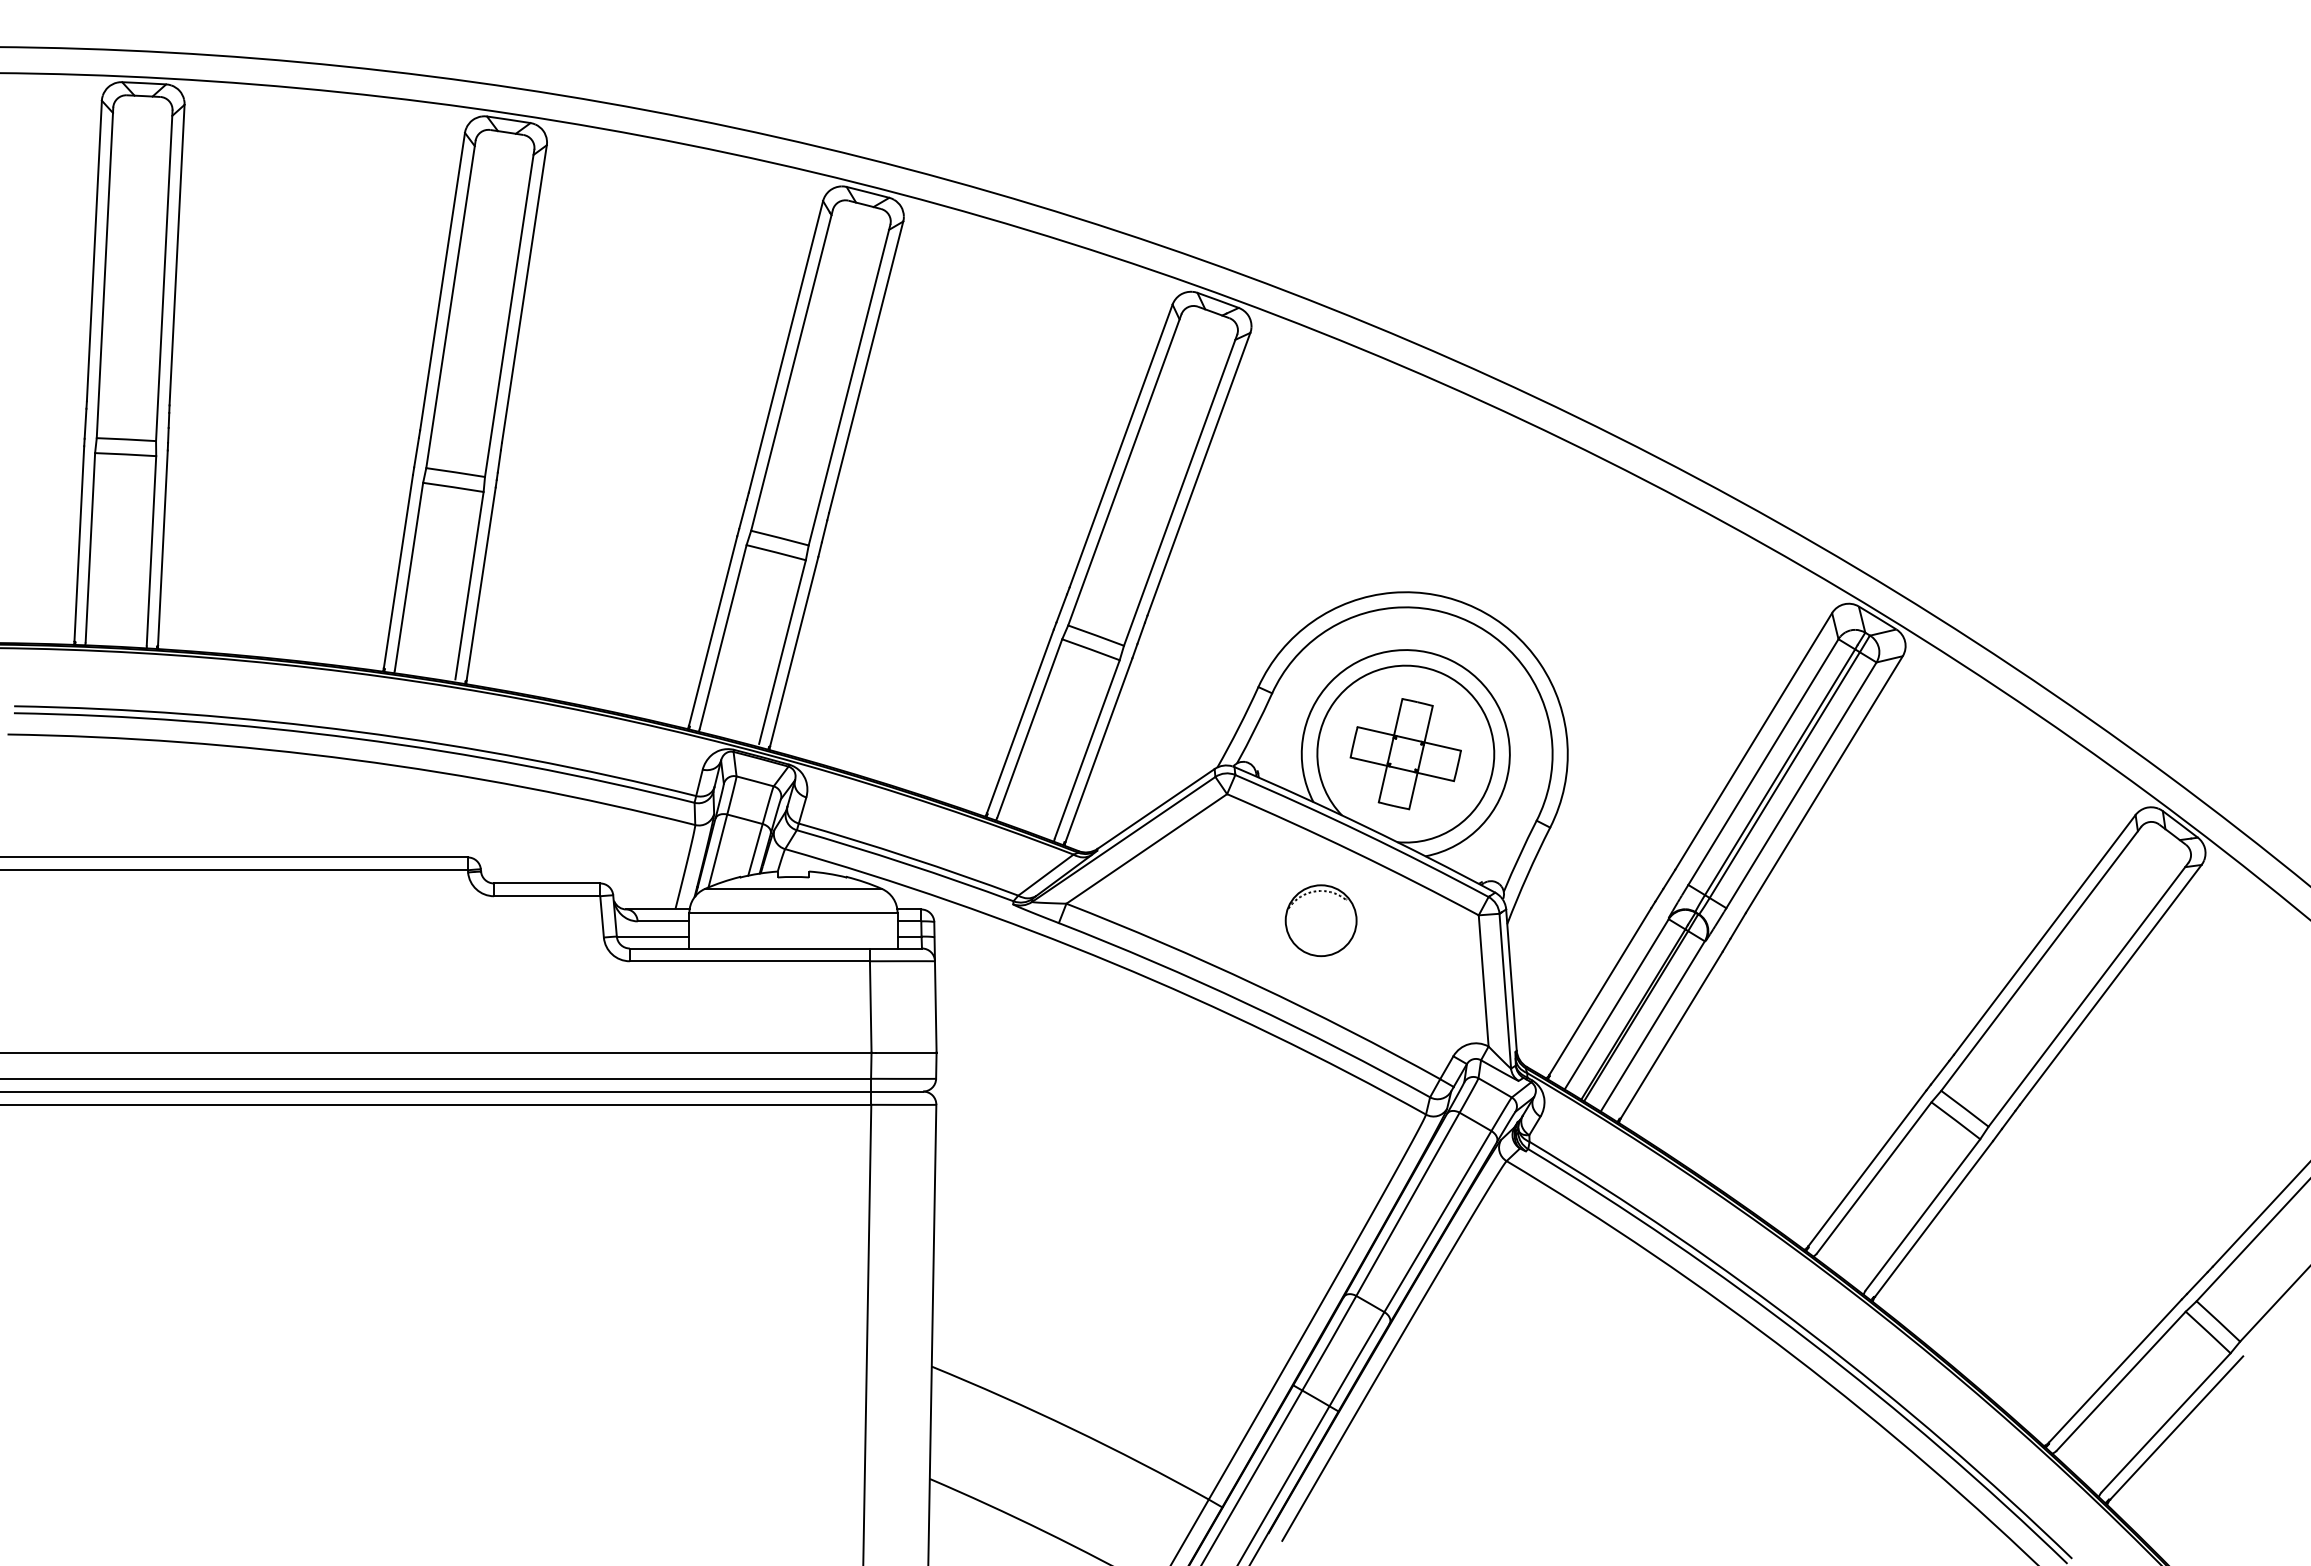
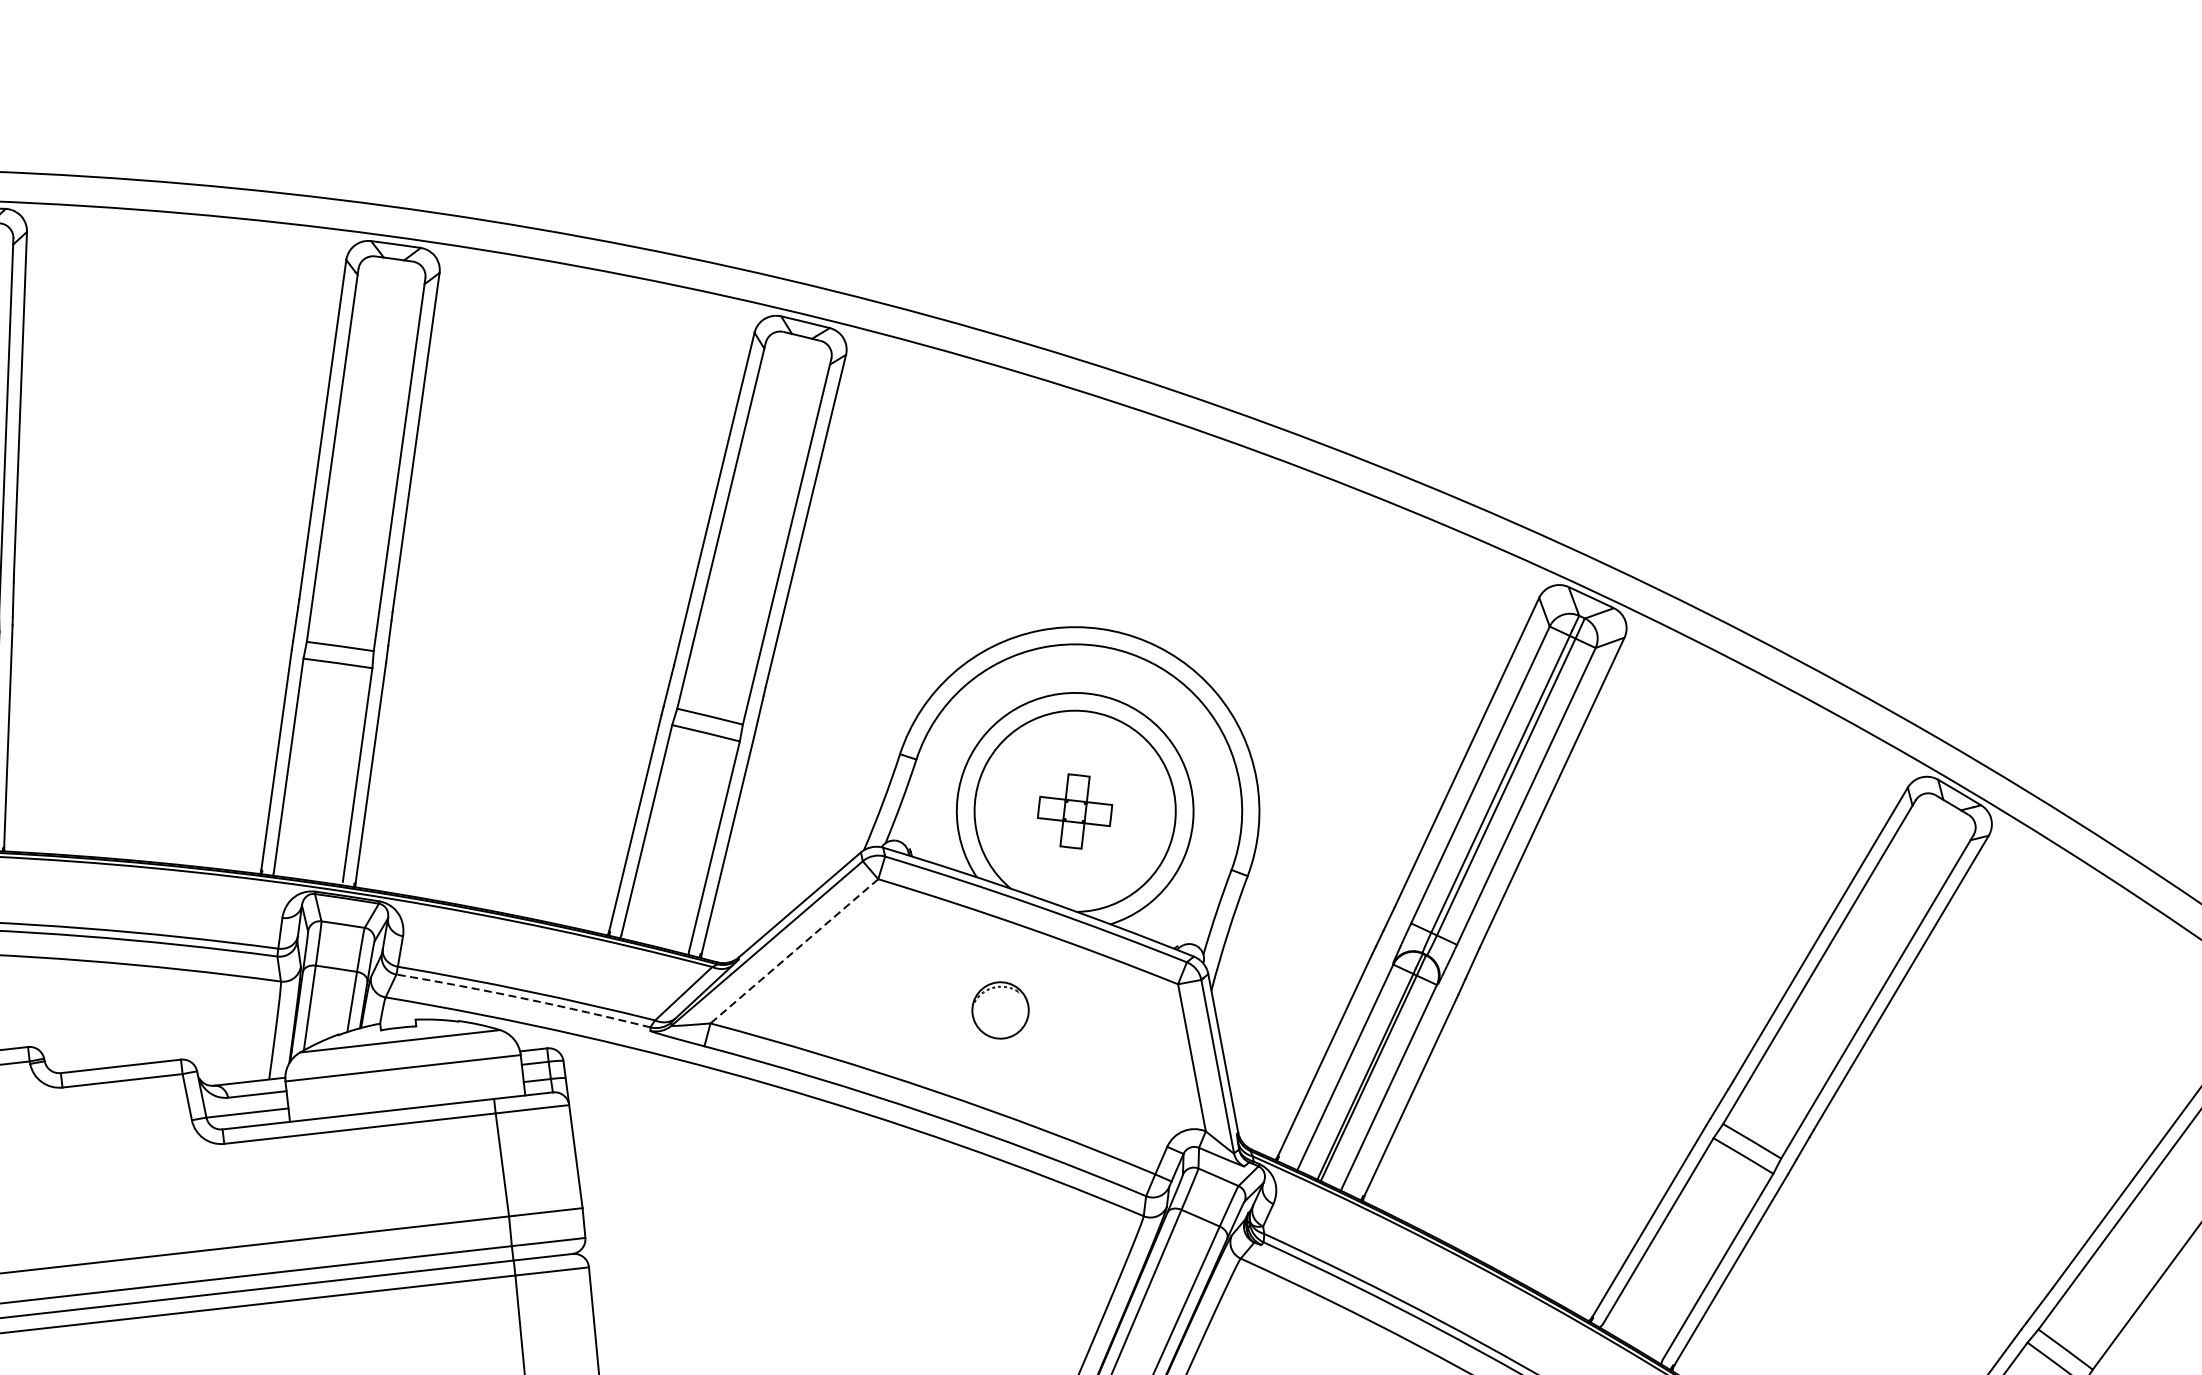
part: (1405, 754) -> (1074, 811), size x0.6
line: (1146, 849) -> (794, 952), solid -> dashed
arc: (905, 863) -> (523, 998), solid -> dashed
part: (1320, 920) -> (999, 1010), size x0.7

